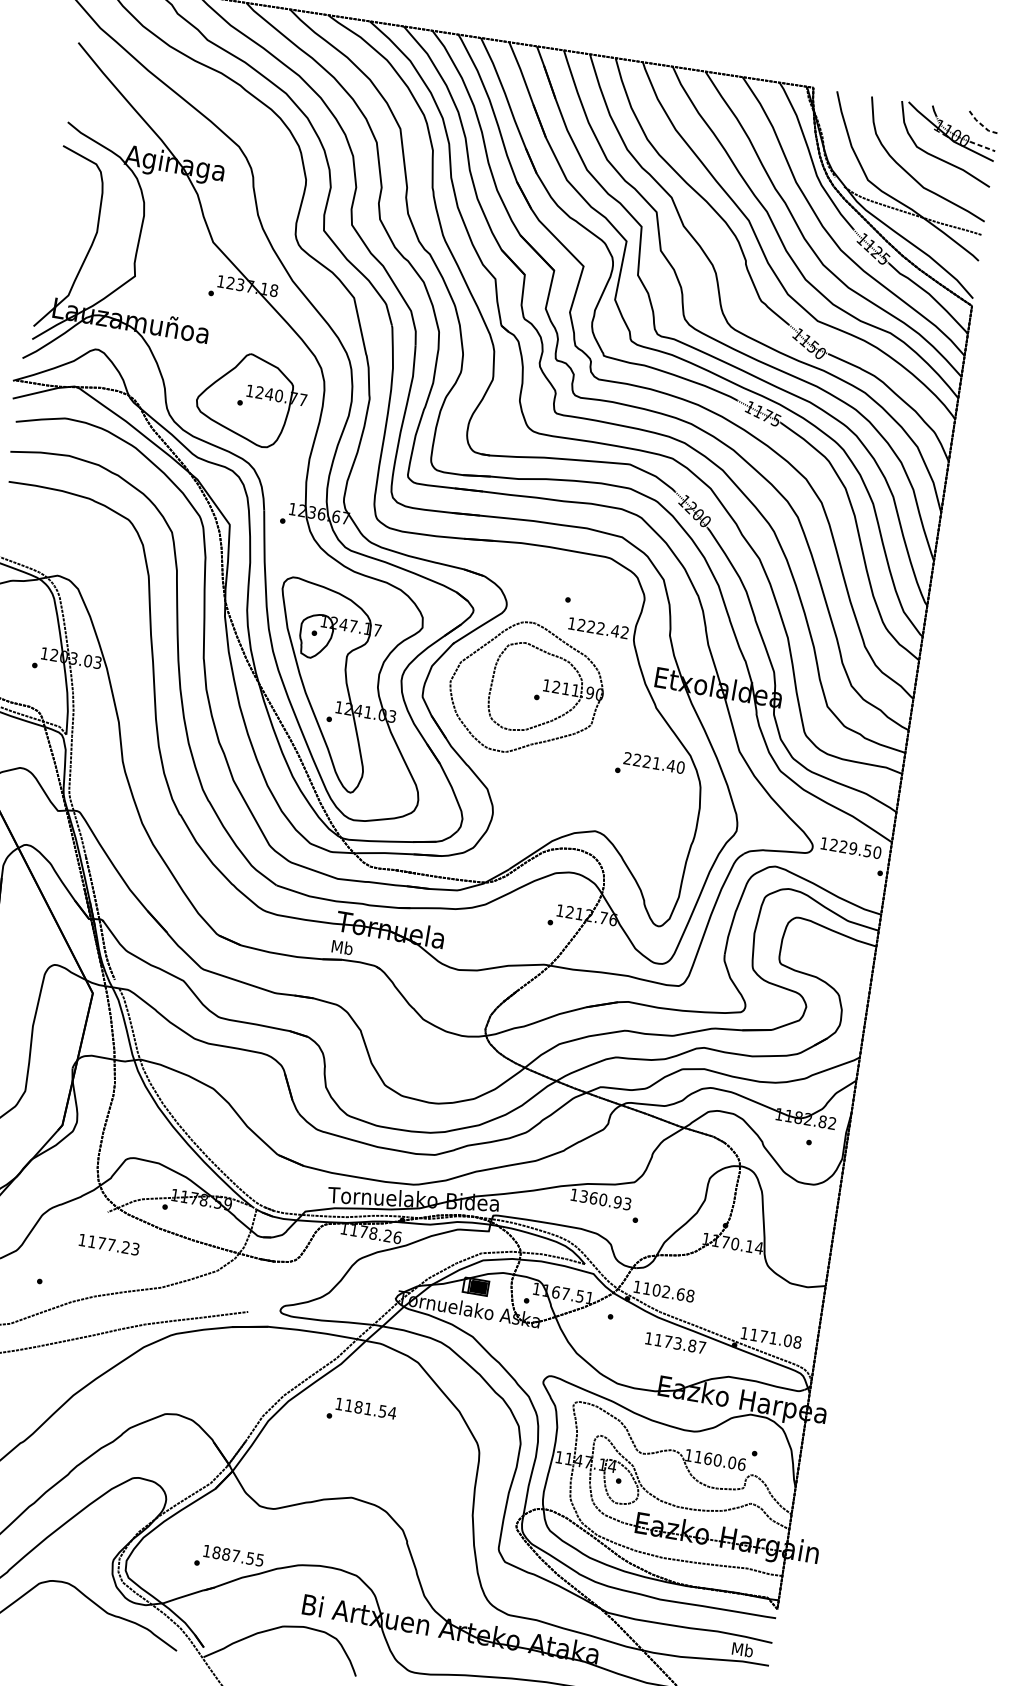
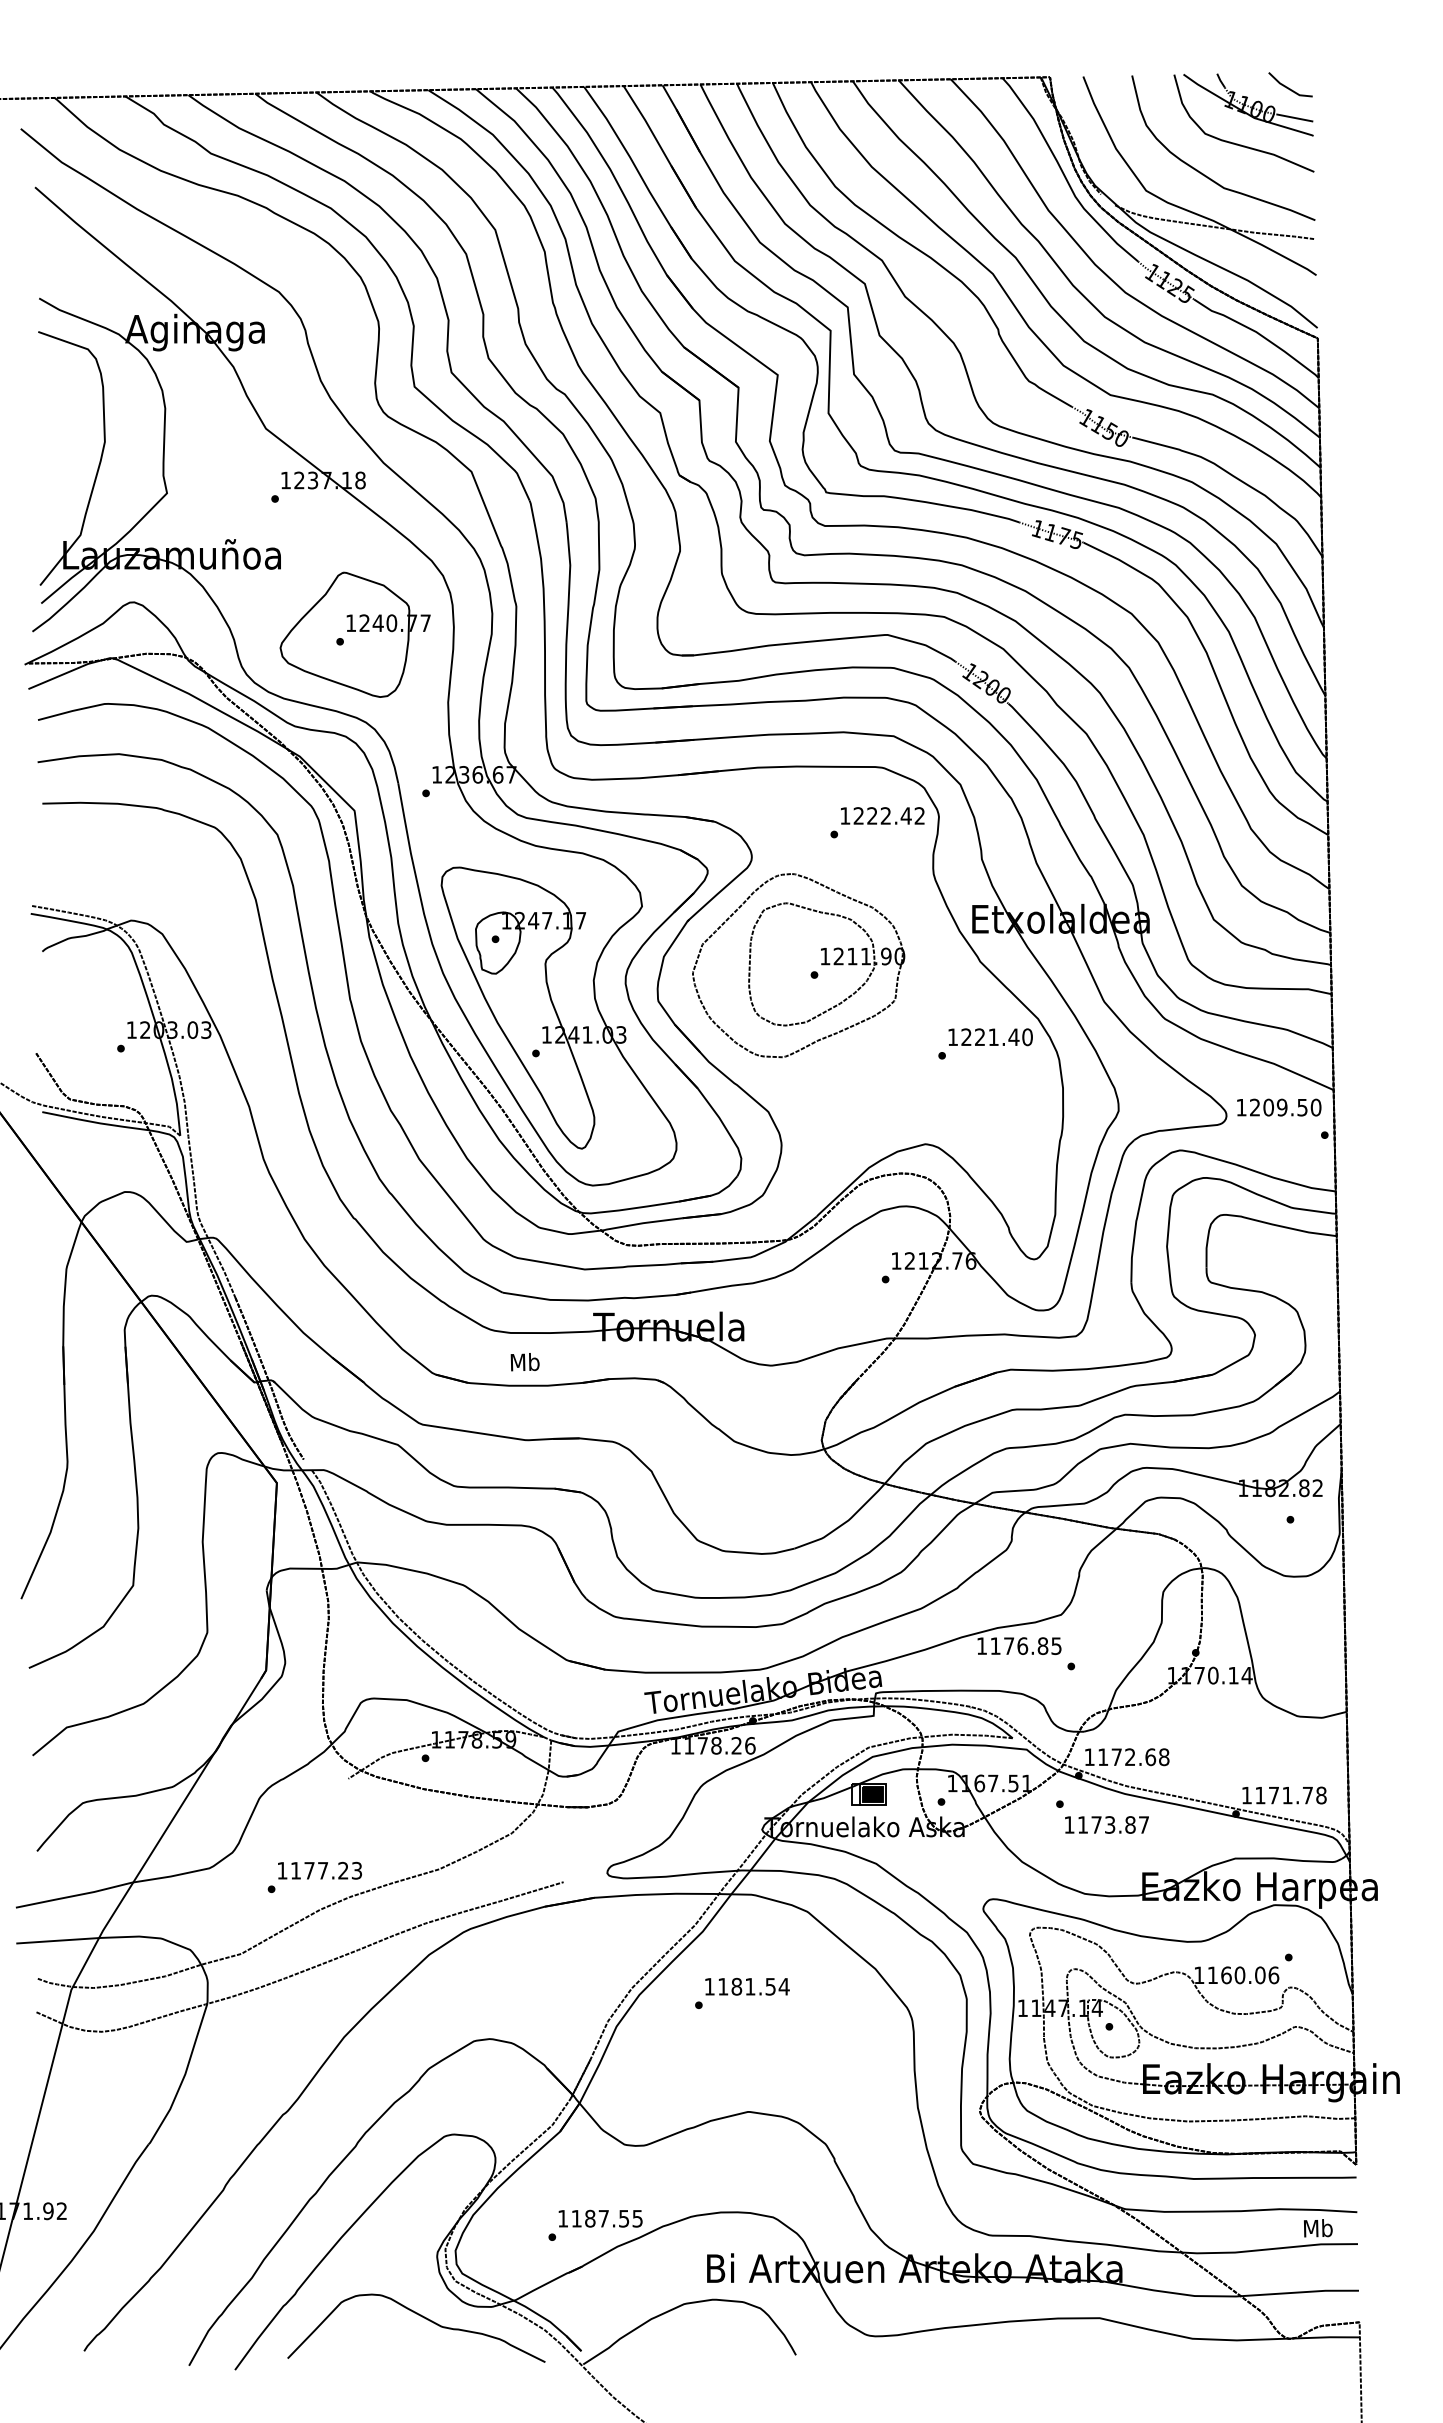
line: (981, 124) -> (1288, 88), dashed -> solid
line: (982, 146) -> (1295, 118), dashed -> solid
text: (598, 627) -> (882, 815), moved
text: (627, 757) -> (952, 1036), 2221.40 -> 1221.40
text: (843, 846) -> (1268, 1107), 1229.50 -> 1209.50
text: (341, 947) -> (524, 1362), moved
text: (605, 1200) -> (1025, 1646), 1360.93 -> 1176.85
text: (108, 1244) -> (319, 1870), moved
text: (656, 1290) -> (1116, 1757), 1102.68 -> 1172.68
text: (787, 1340) -> (1307, 1795), 1171.08 -> 1171.78
text: (675, 1342) -> (1106, 1824), moved
text: (216, 1552) -> (576, 2218), 1887.55 -> 1187.55

